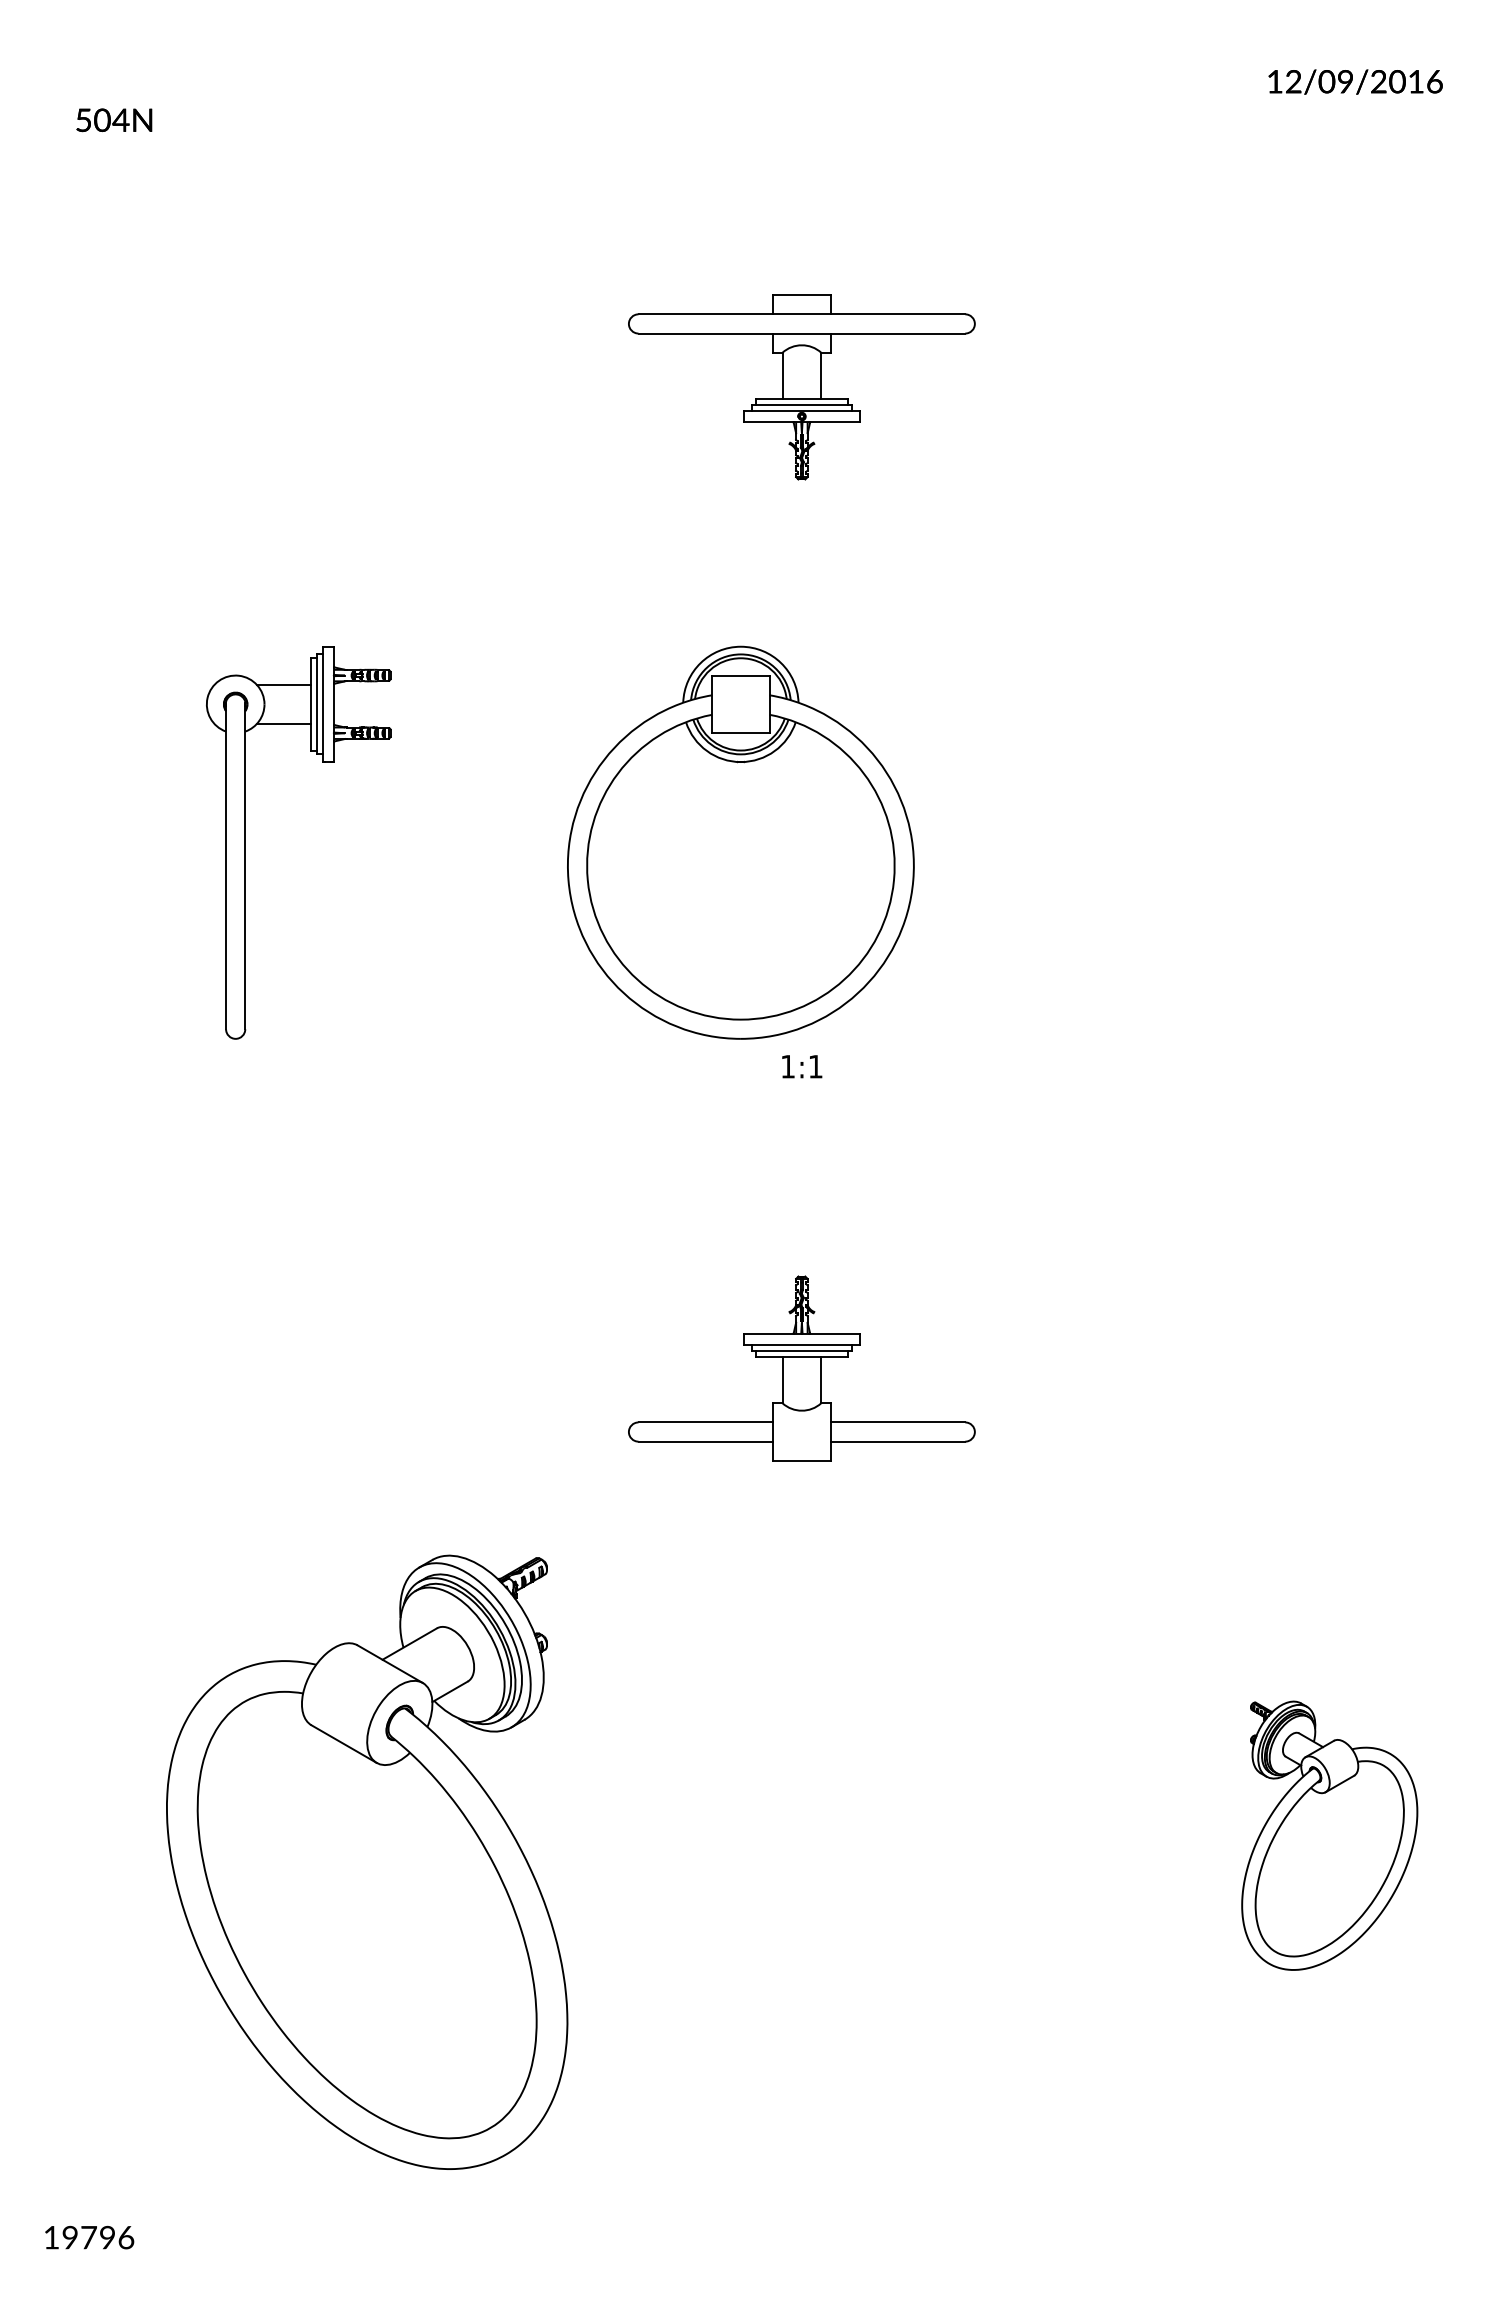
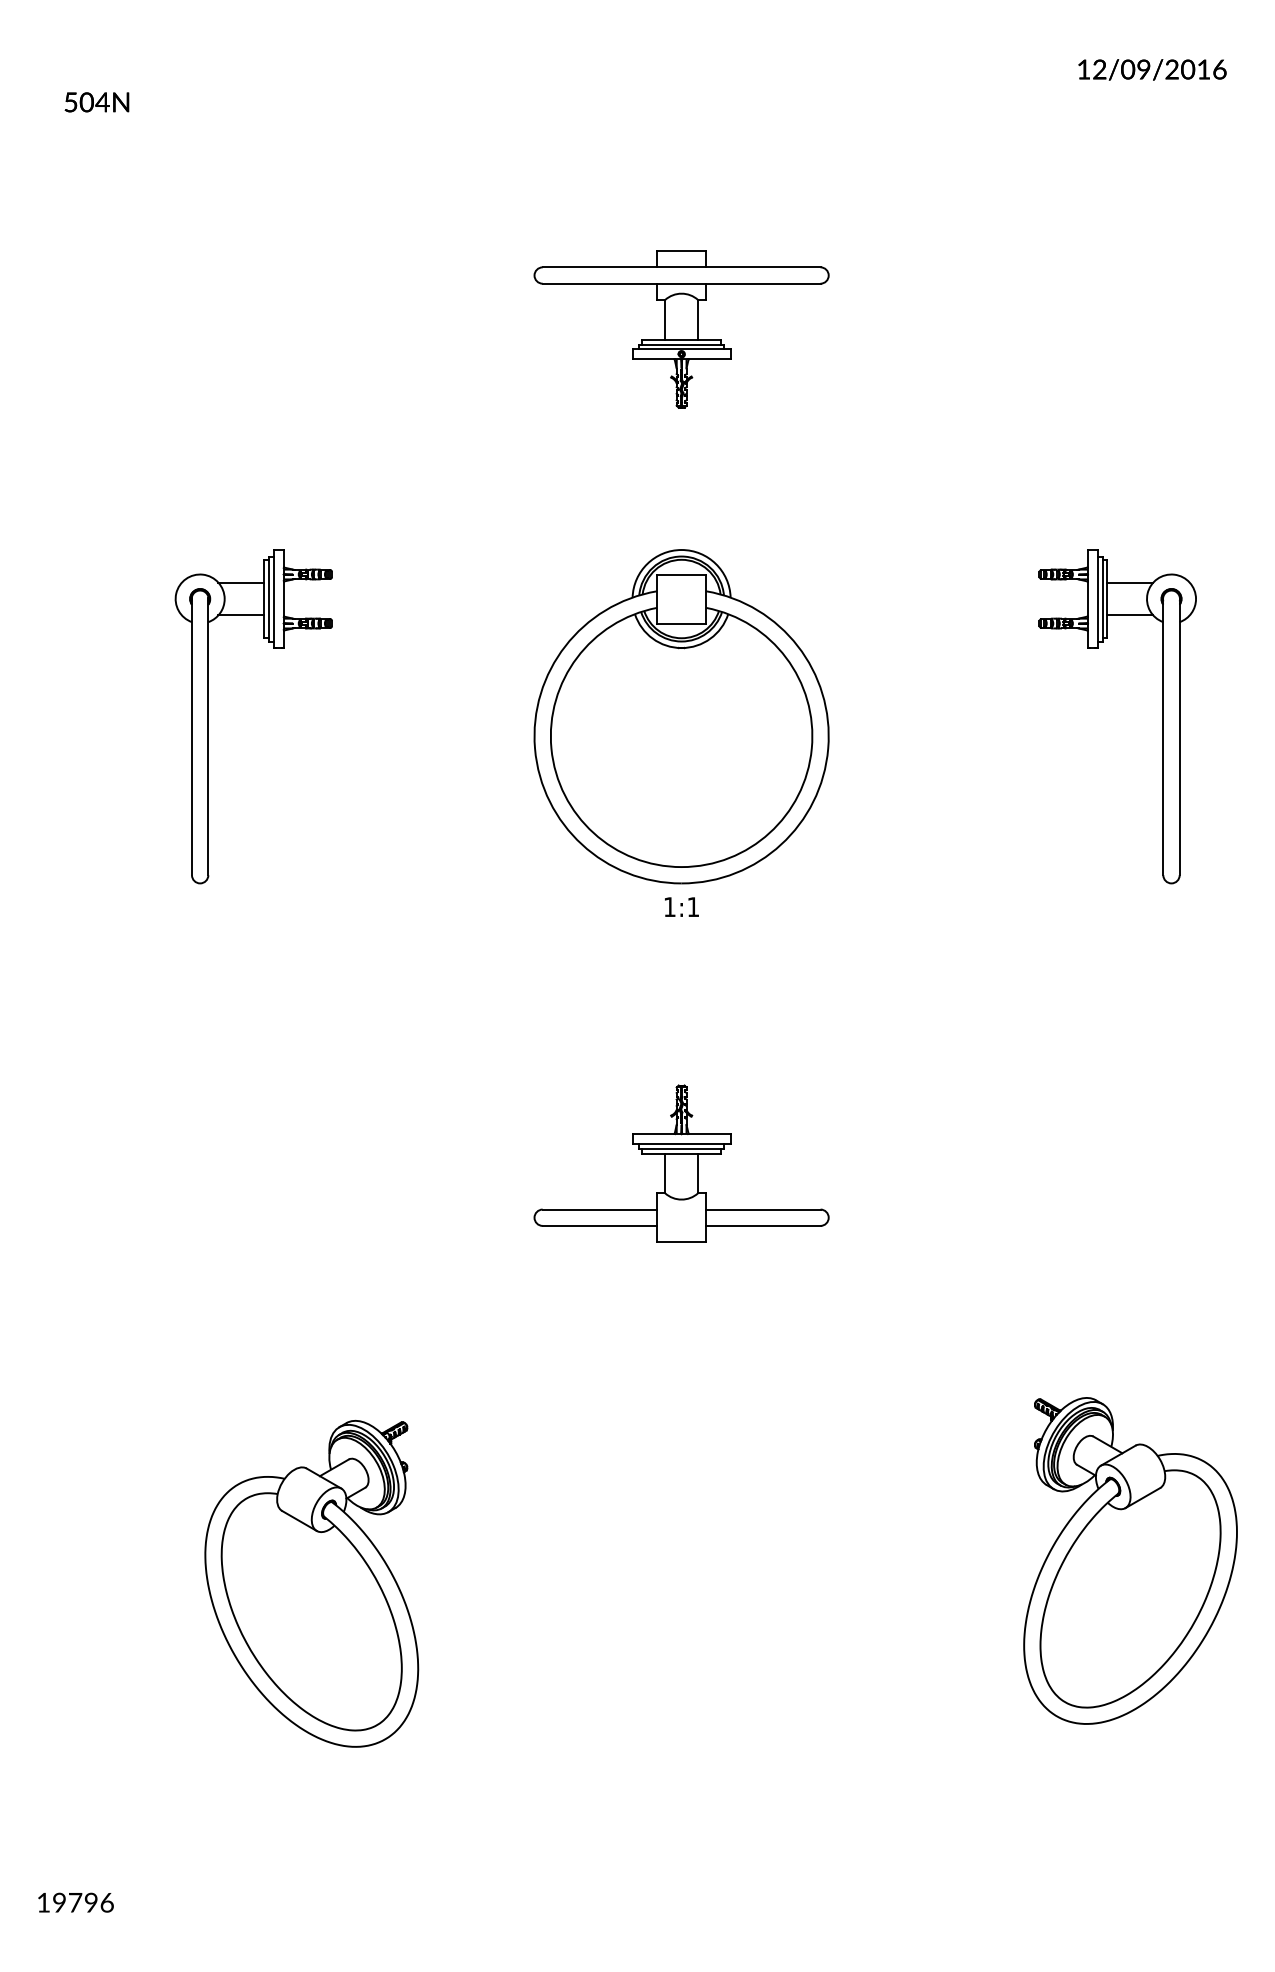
part: (740, 842) -> (681, 716), moved
part: (1367, 842) -> (1162, 716), added
part: (1329, 1835) -> (1130, 1560), size x1.43
part: (366, 1862) -> (311, 1583), size x0.62

